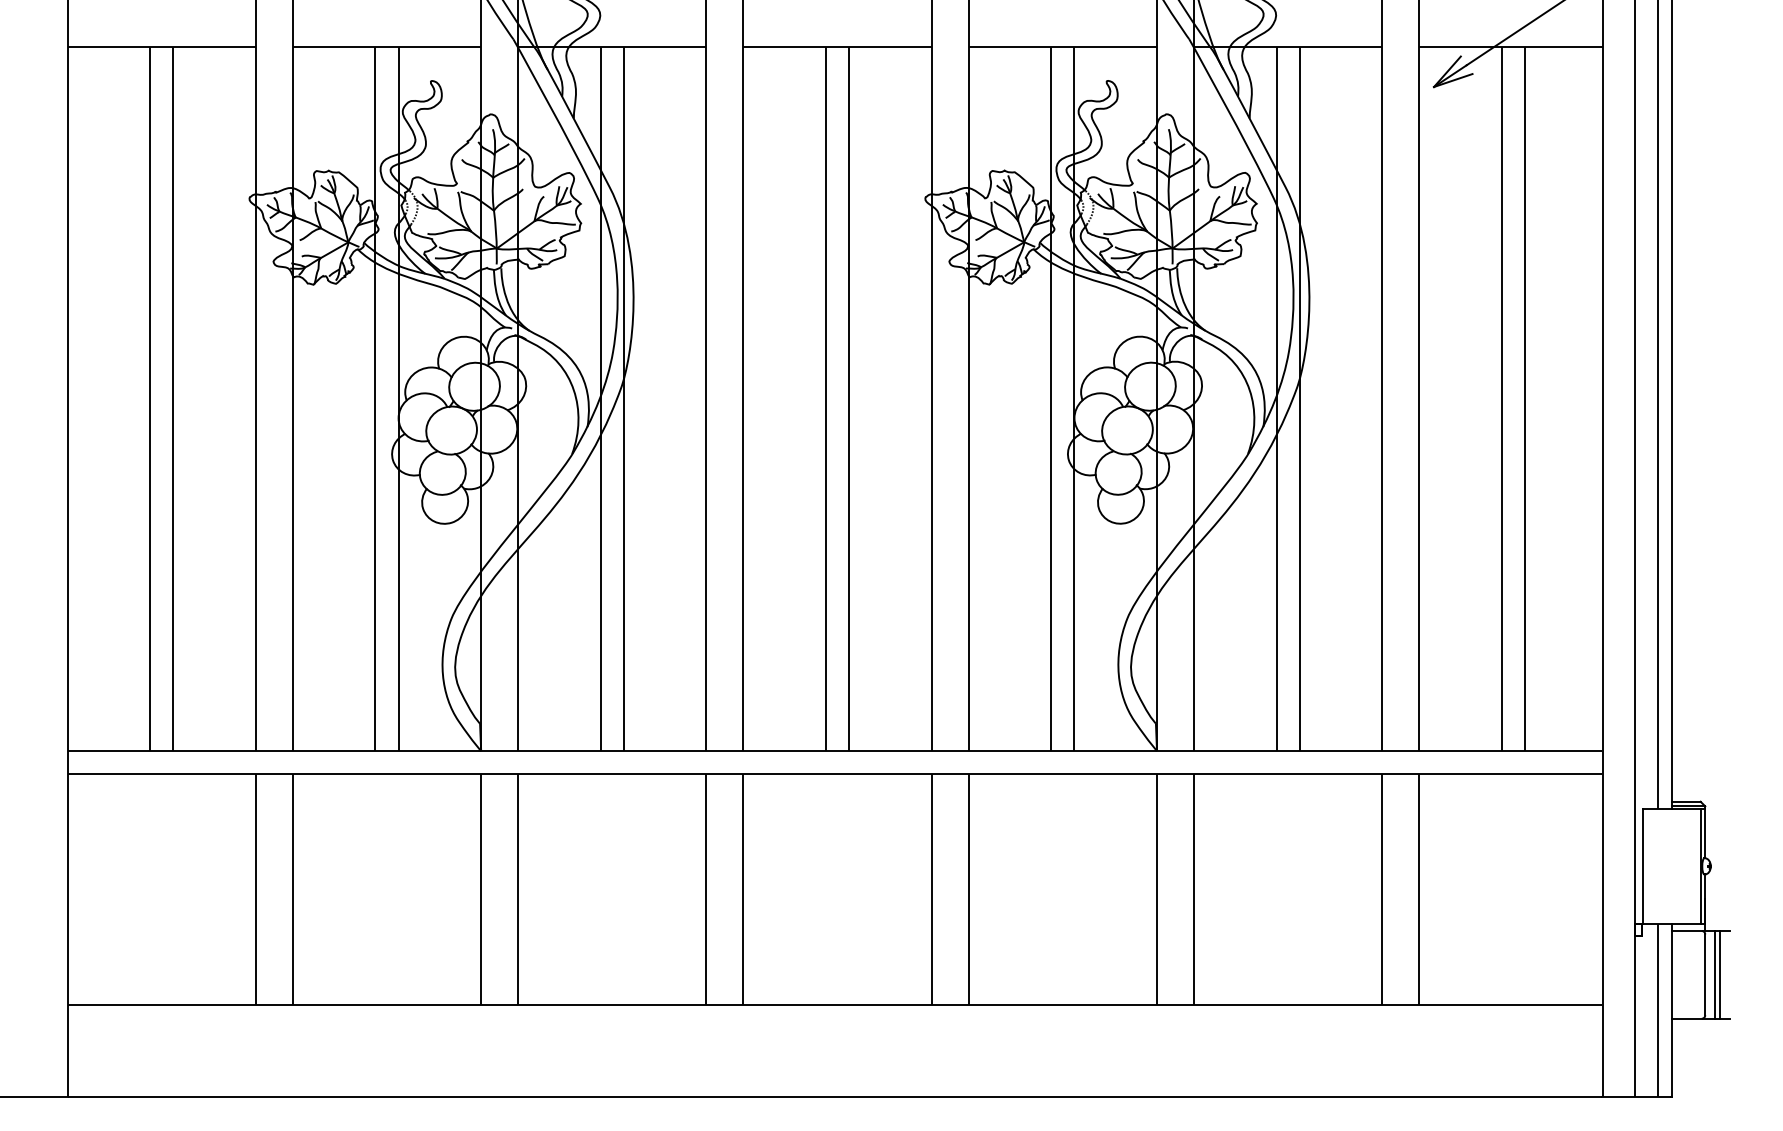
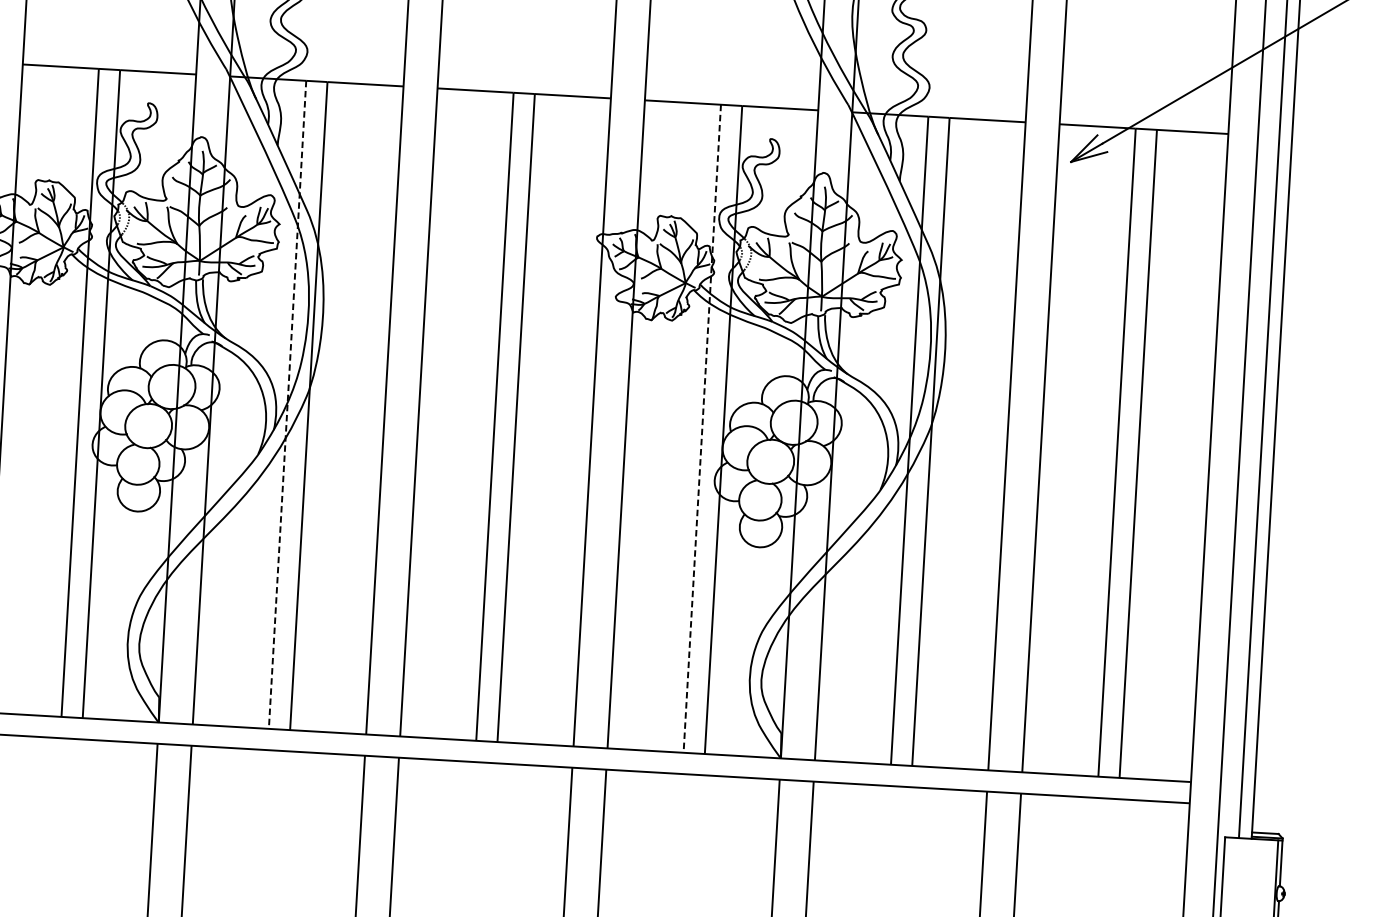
line: (600, 399) -> (287, 405), solid -> dashed
line: (1051, 399) -> (702, 429), solid -> dashed

